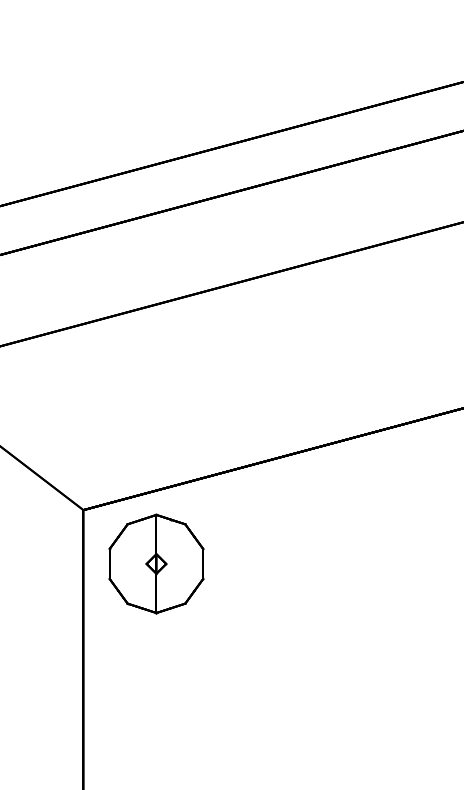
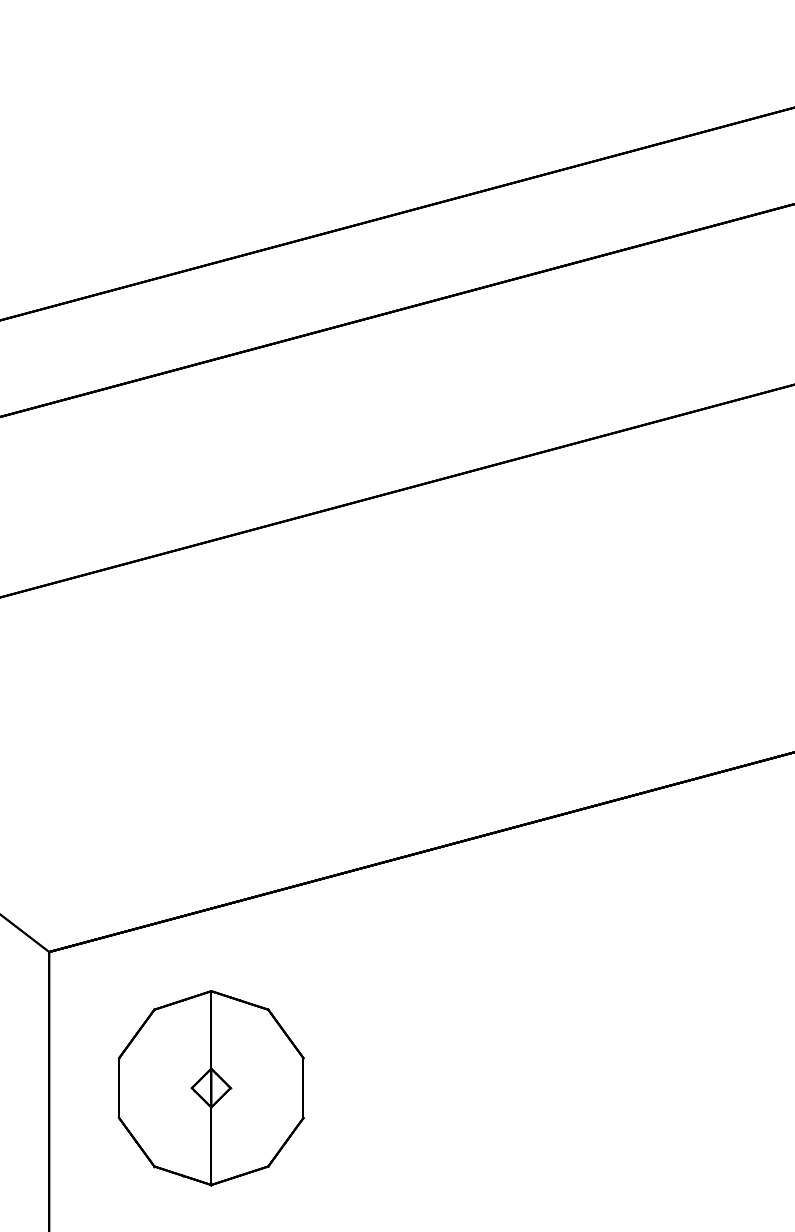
part: (156, 563) -> (211, 1087), moved

